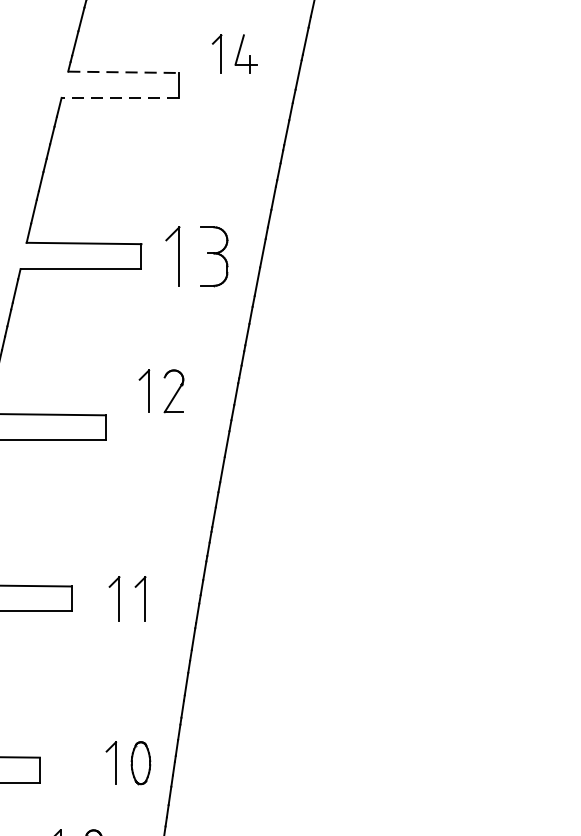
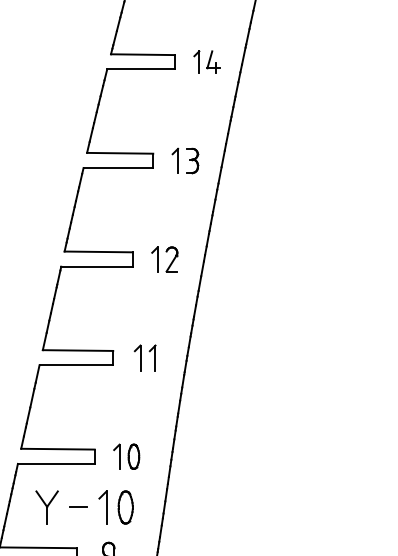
part: (233, 52) -> (206, 61), moved
line: (122, 71) -> (142, 54), dashed -> solid
line: (121, 98) -> (141, 69), dashed -> solid
part: (197, 255) -> (185, 160), size x0.71
part: (161, 391) -> (164, 259), moved
part: (128, 762) -> (126, 456), moved

